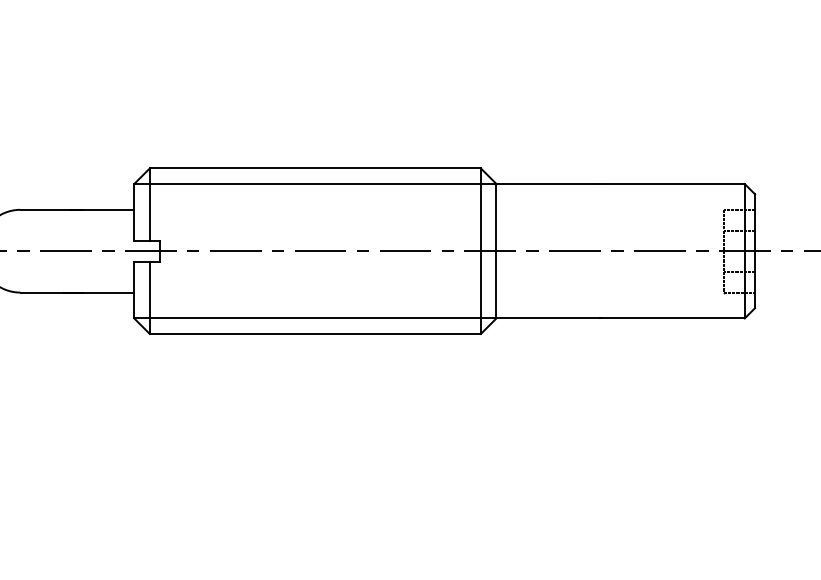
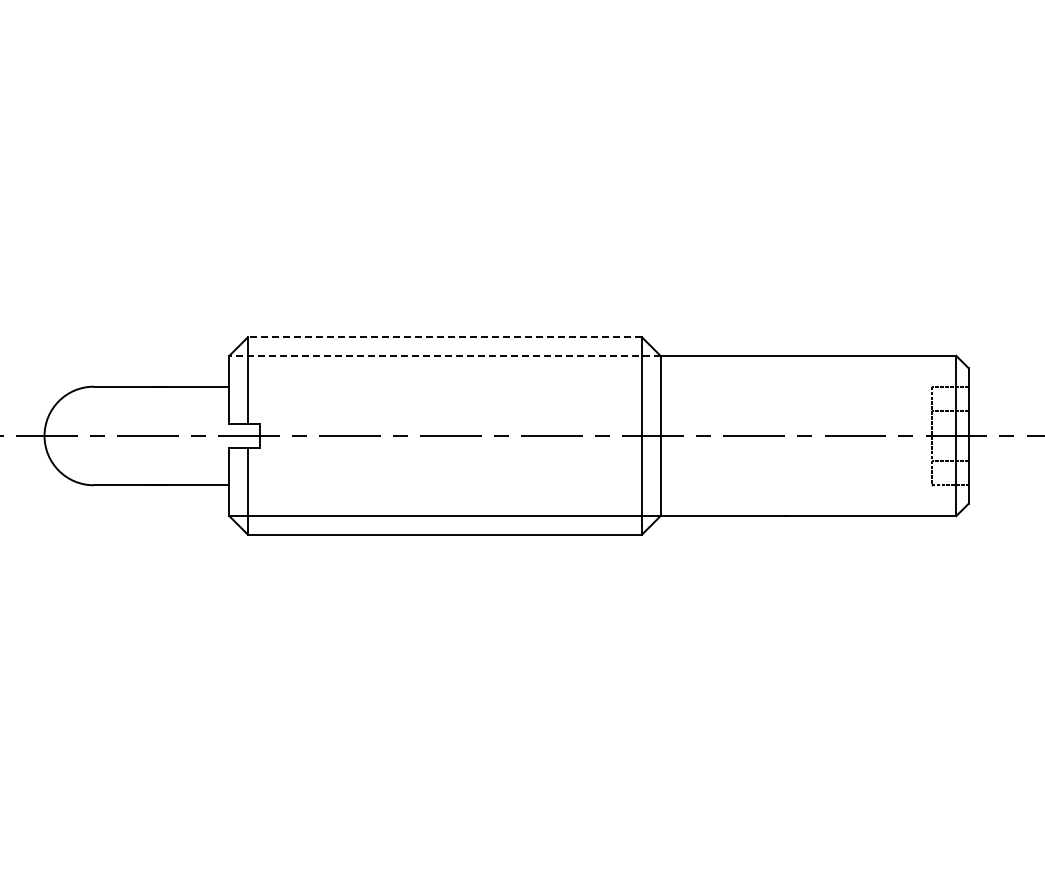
line: (314, 168) -> (444, 337), solid -> dashed
line: (314, 183) -> (444, 355), solid -> dashed

